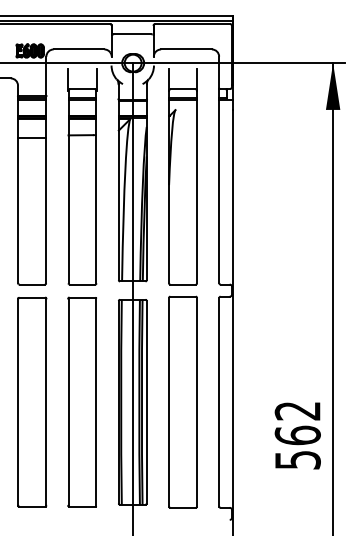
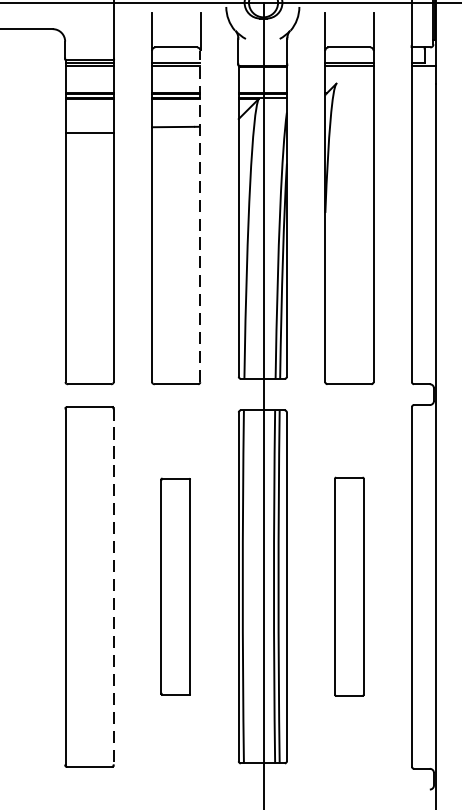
line: (96, 186) -> (200, 215), solid -> dashed
part: (81, 401) -> (174, 585), size x0.6
part: (182, 401) -> (348, 585), size x0.6
line: (46, 402) -> (114, 587), solid -> dashed

